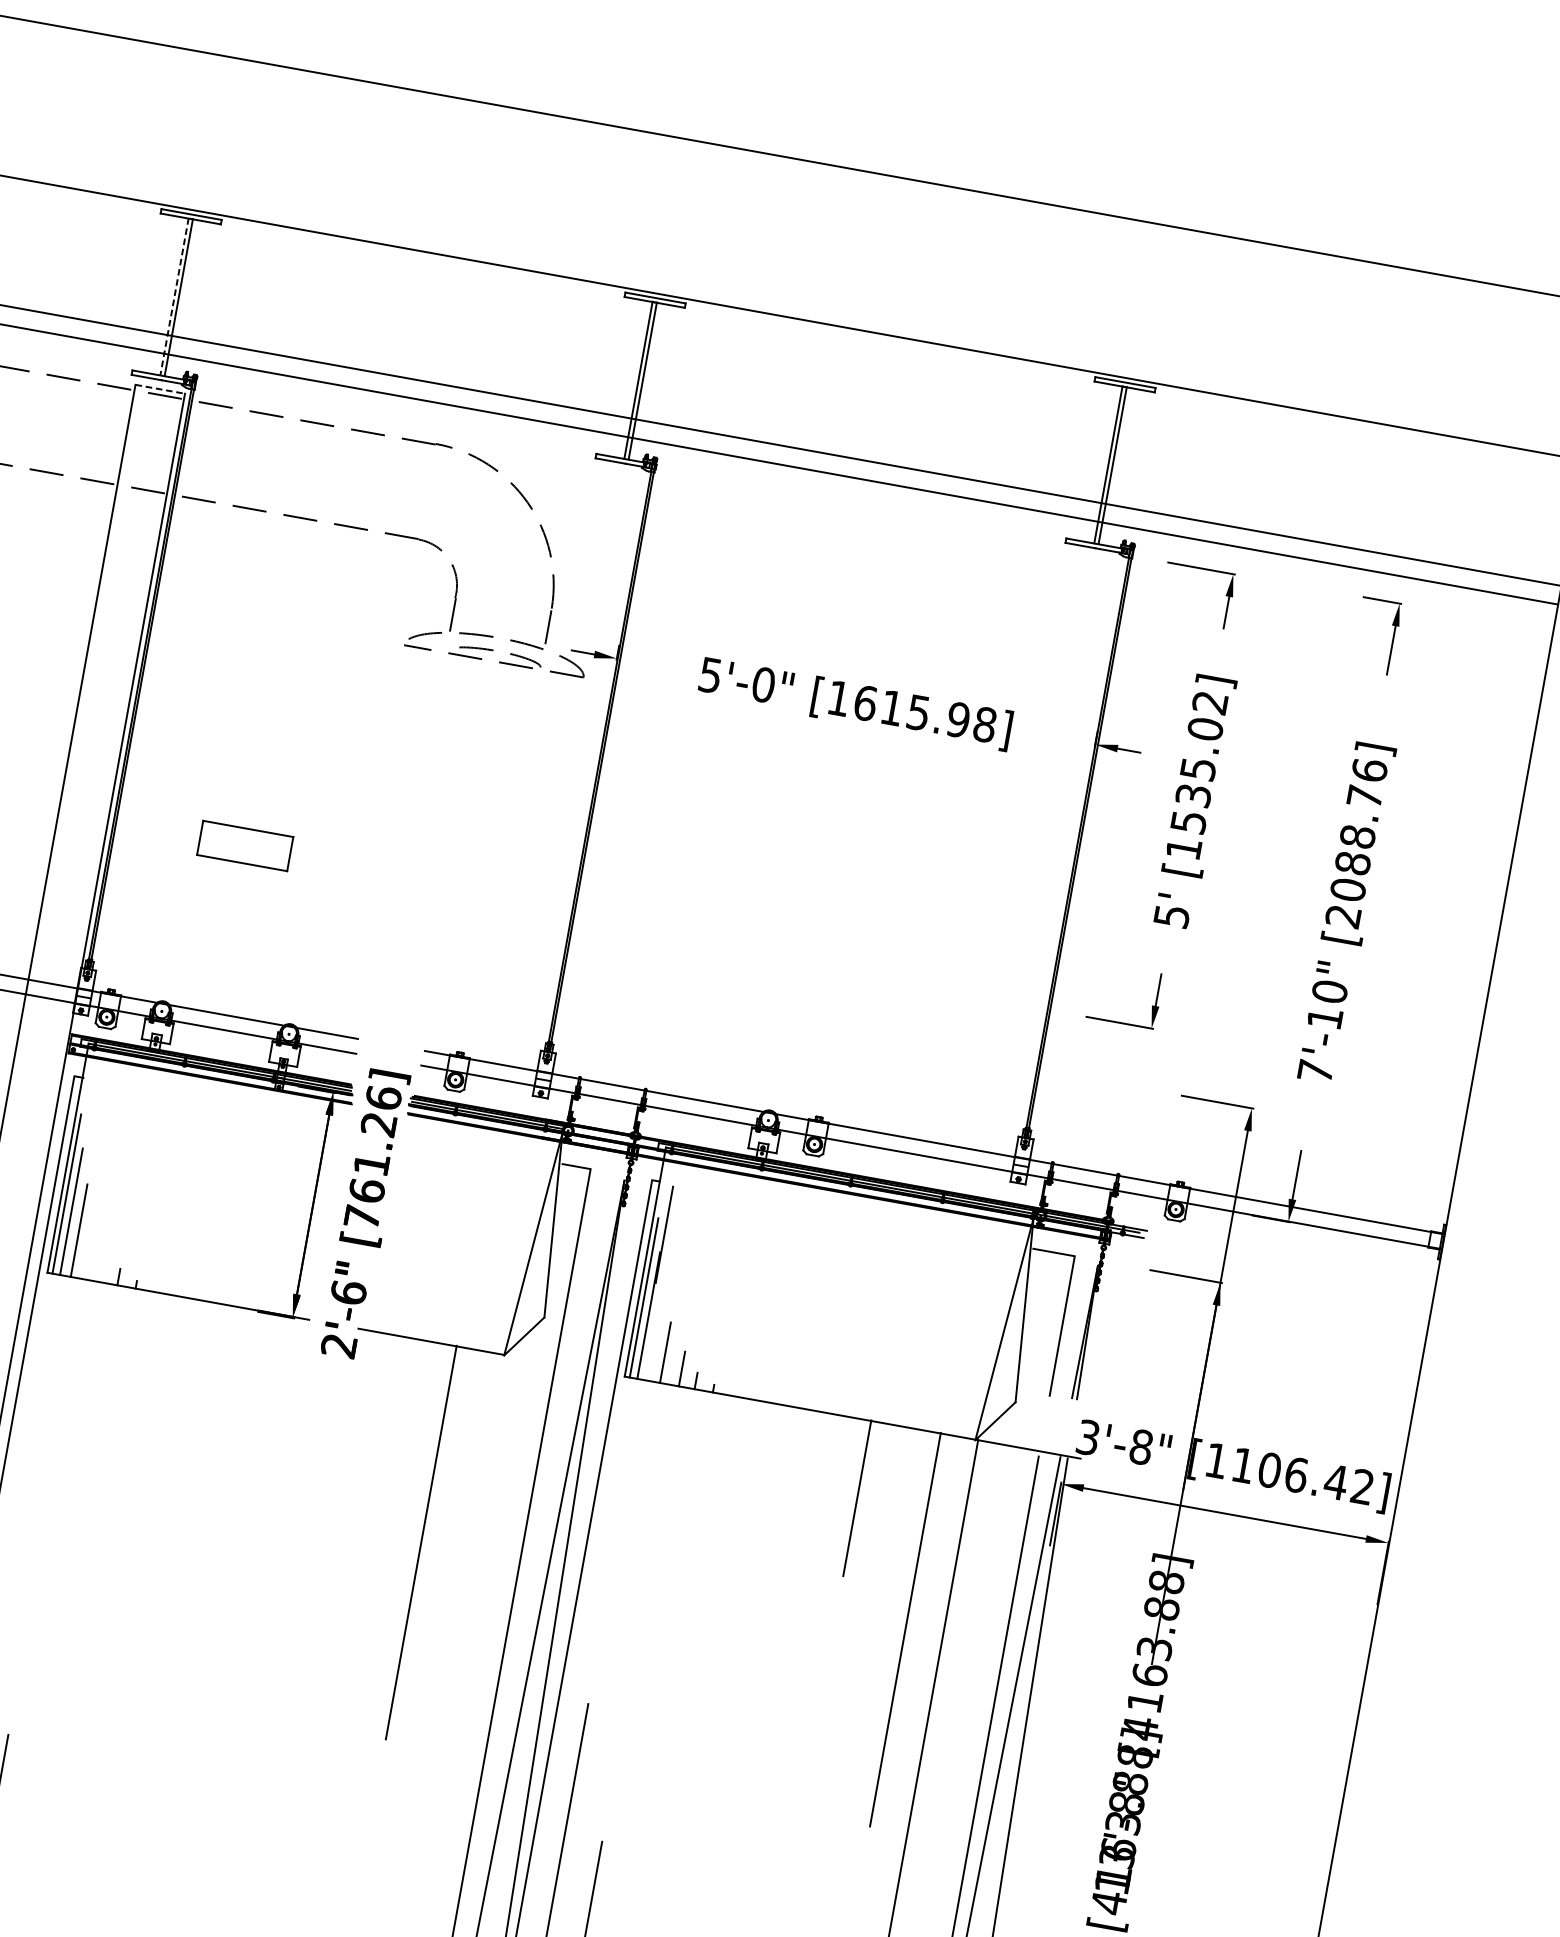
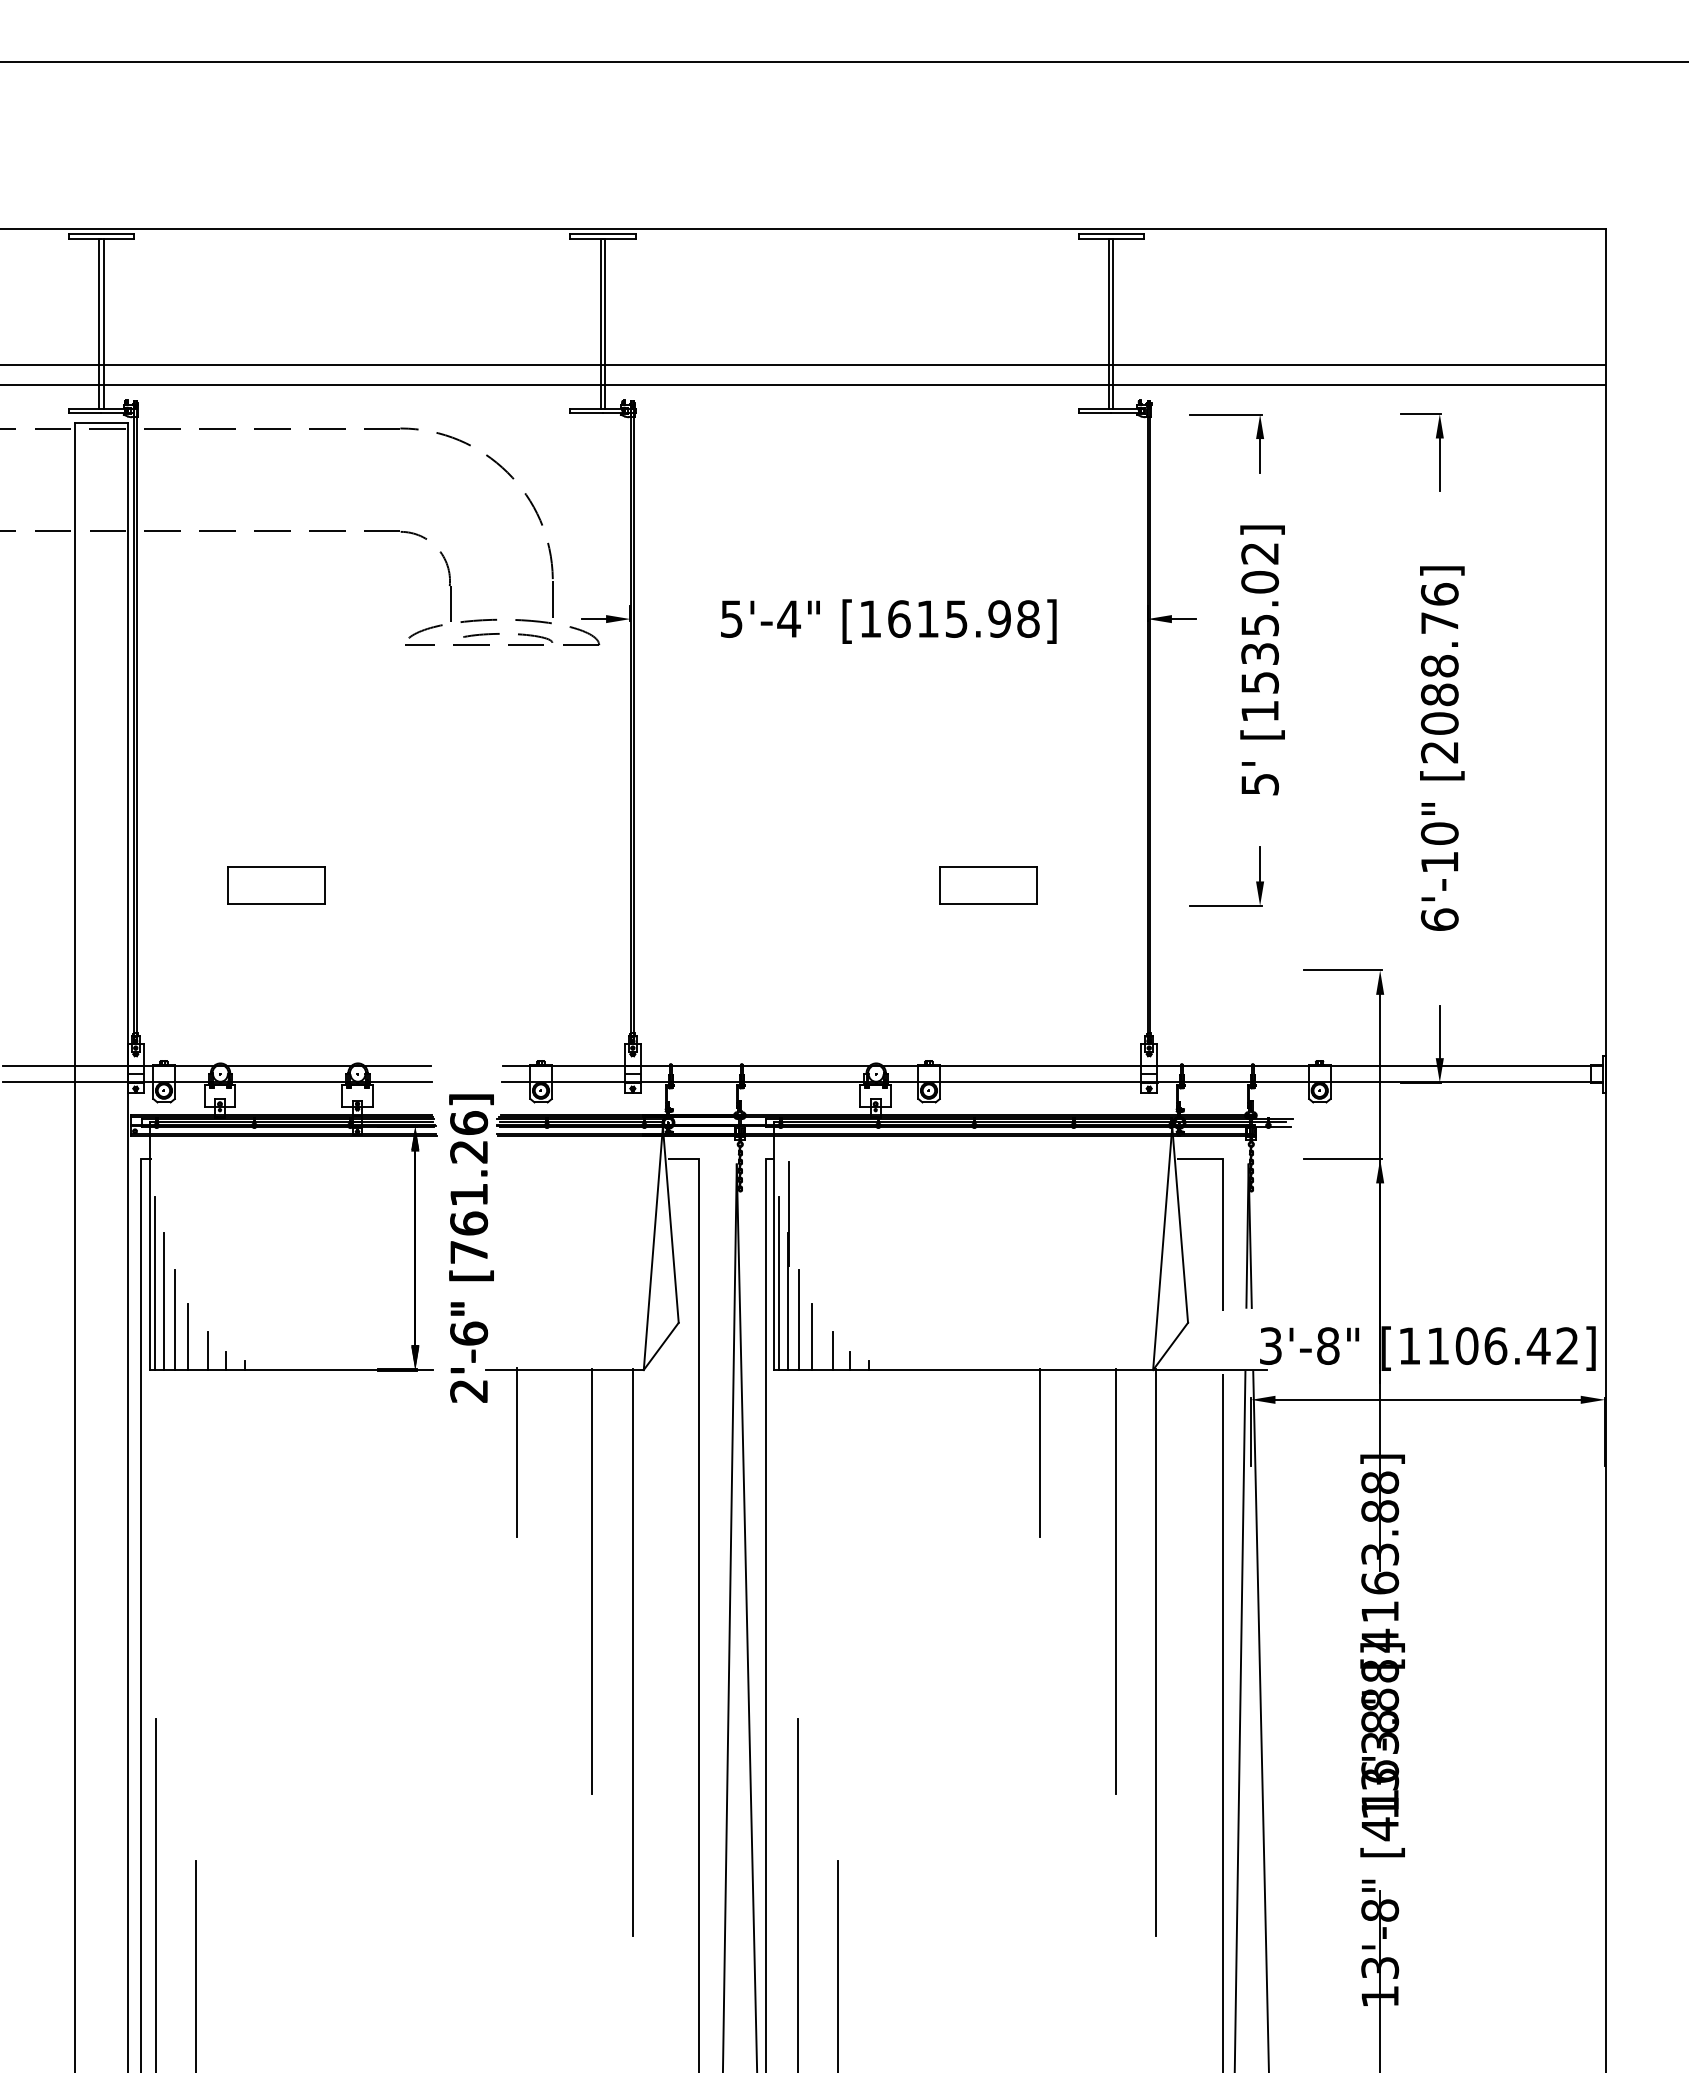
line: (174, 296) -> (99, 323), dashed -> solid
line: (160, 389) -> (101, 423), dashed -> solid
text: (763, 684) -> (788, 618), 5'-0" -> 5'-4"
part: (903, 964) -> (988, 885), added
text: (1315, 1071) -> (1439, 919), 7'-10" -> 6'-10"
line: (88, 1248) -> (188, 1336), added
line: (104, 1264) -> (208, 1350), added
line: (656, 1334) -> (799, 1319), added
line: (373, 1410) -> (517, 1452), added
line: (446, 1613) -> (632, 1651), added

